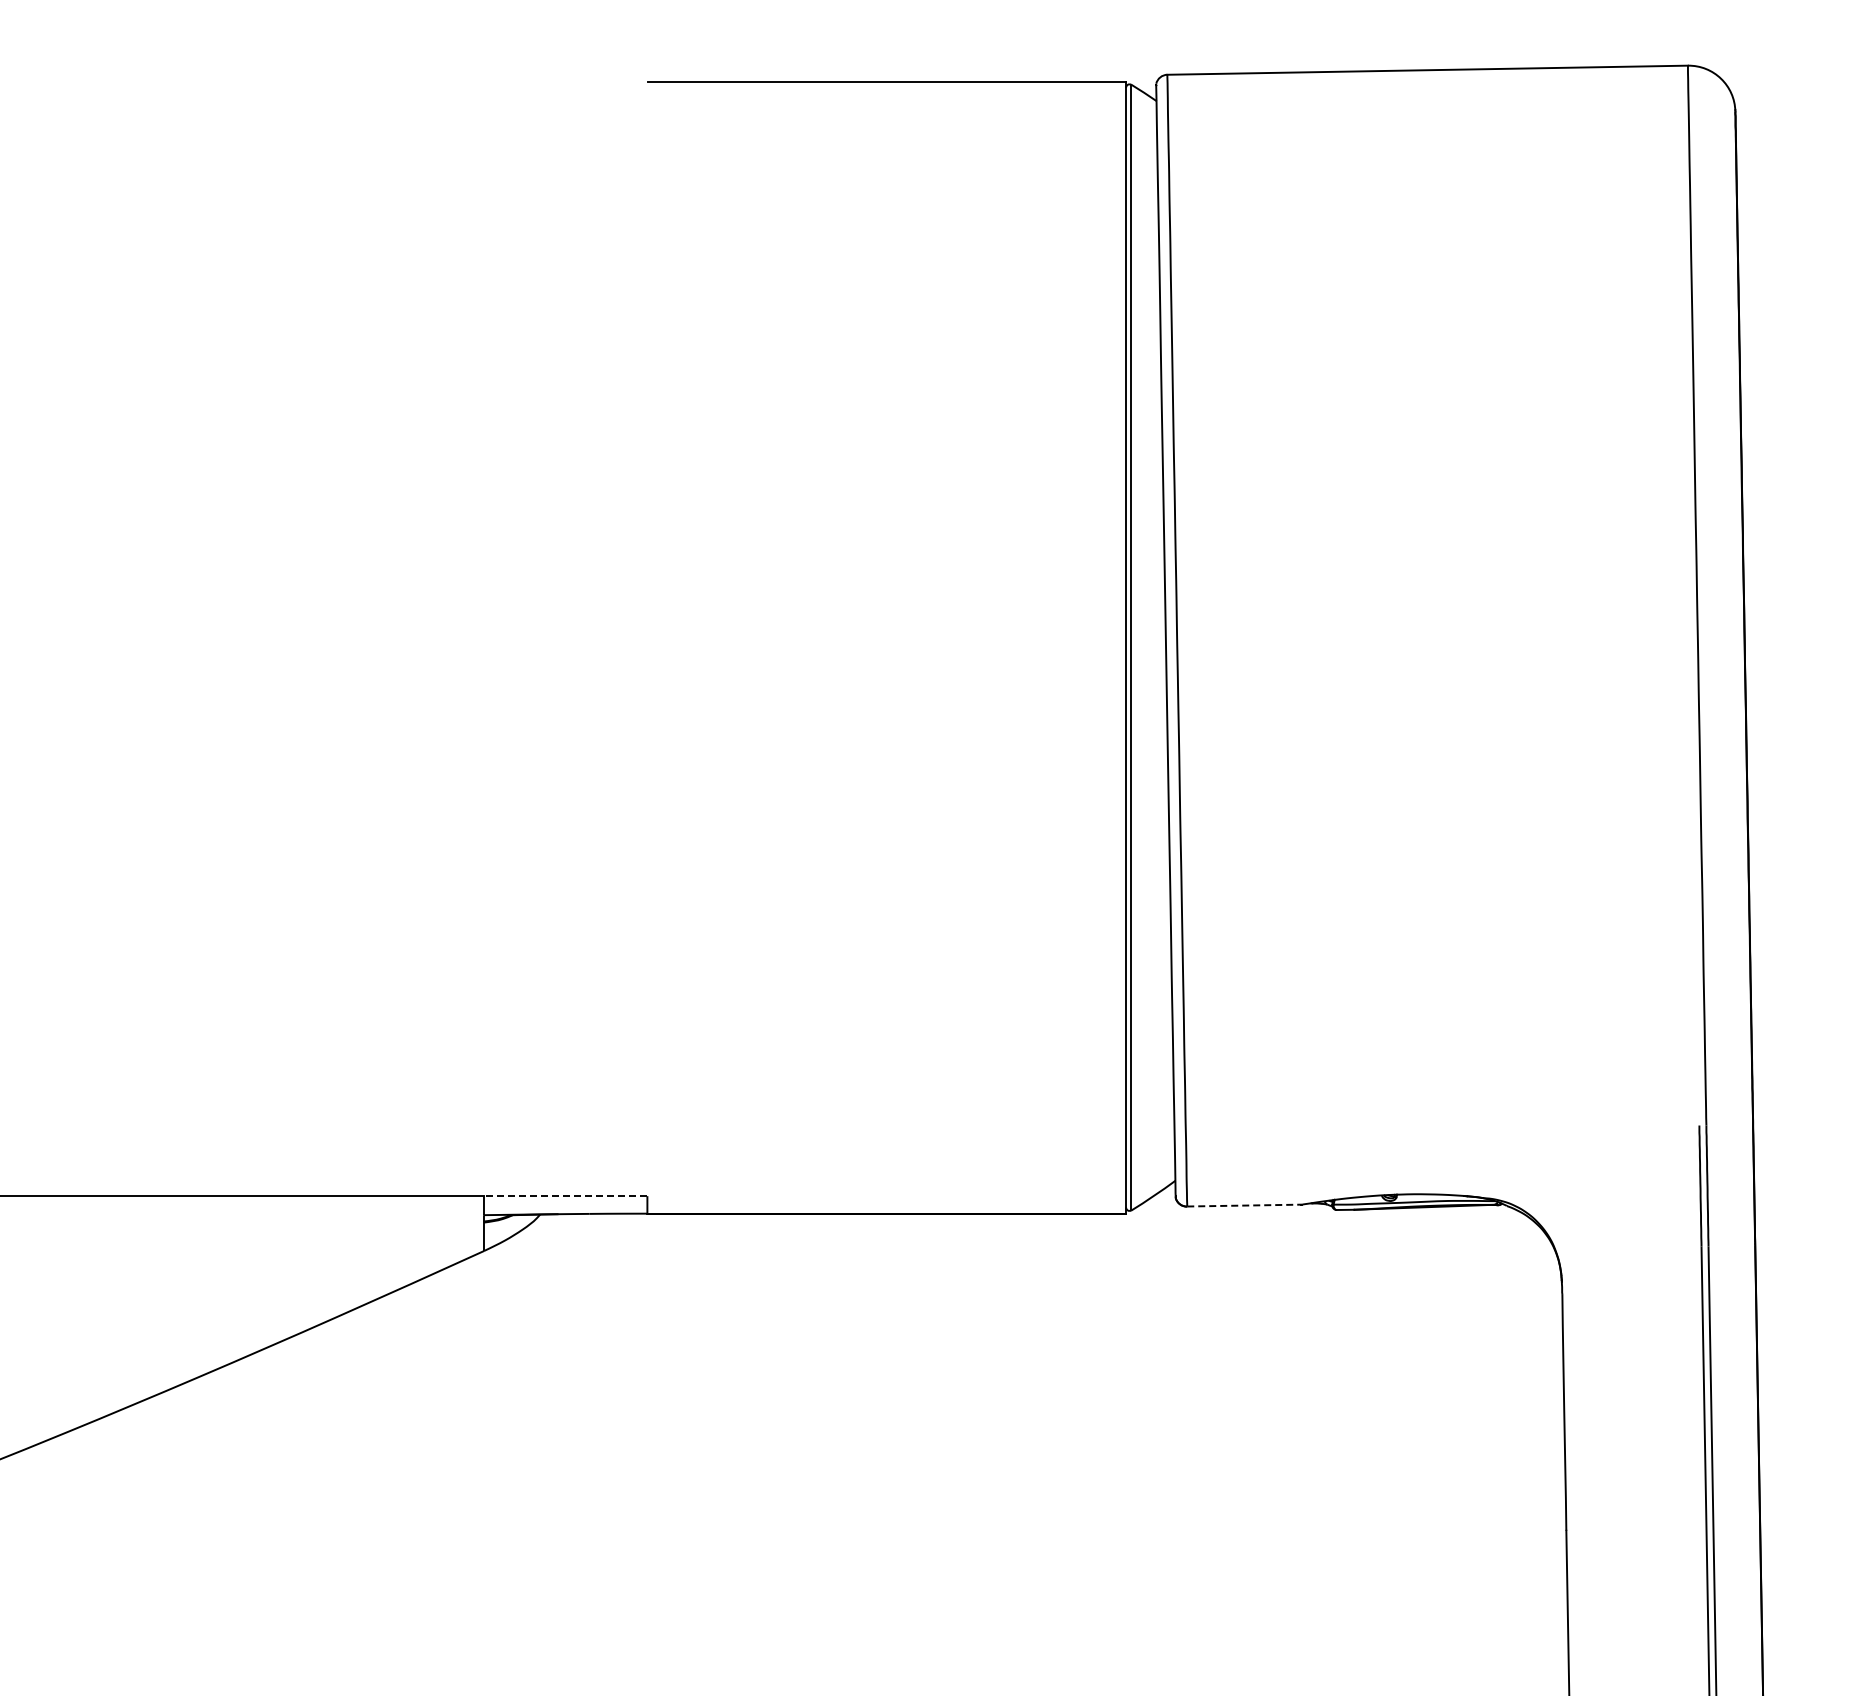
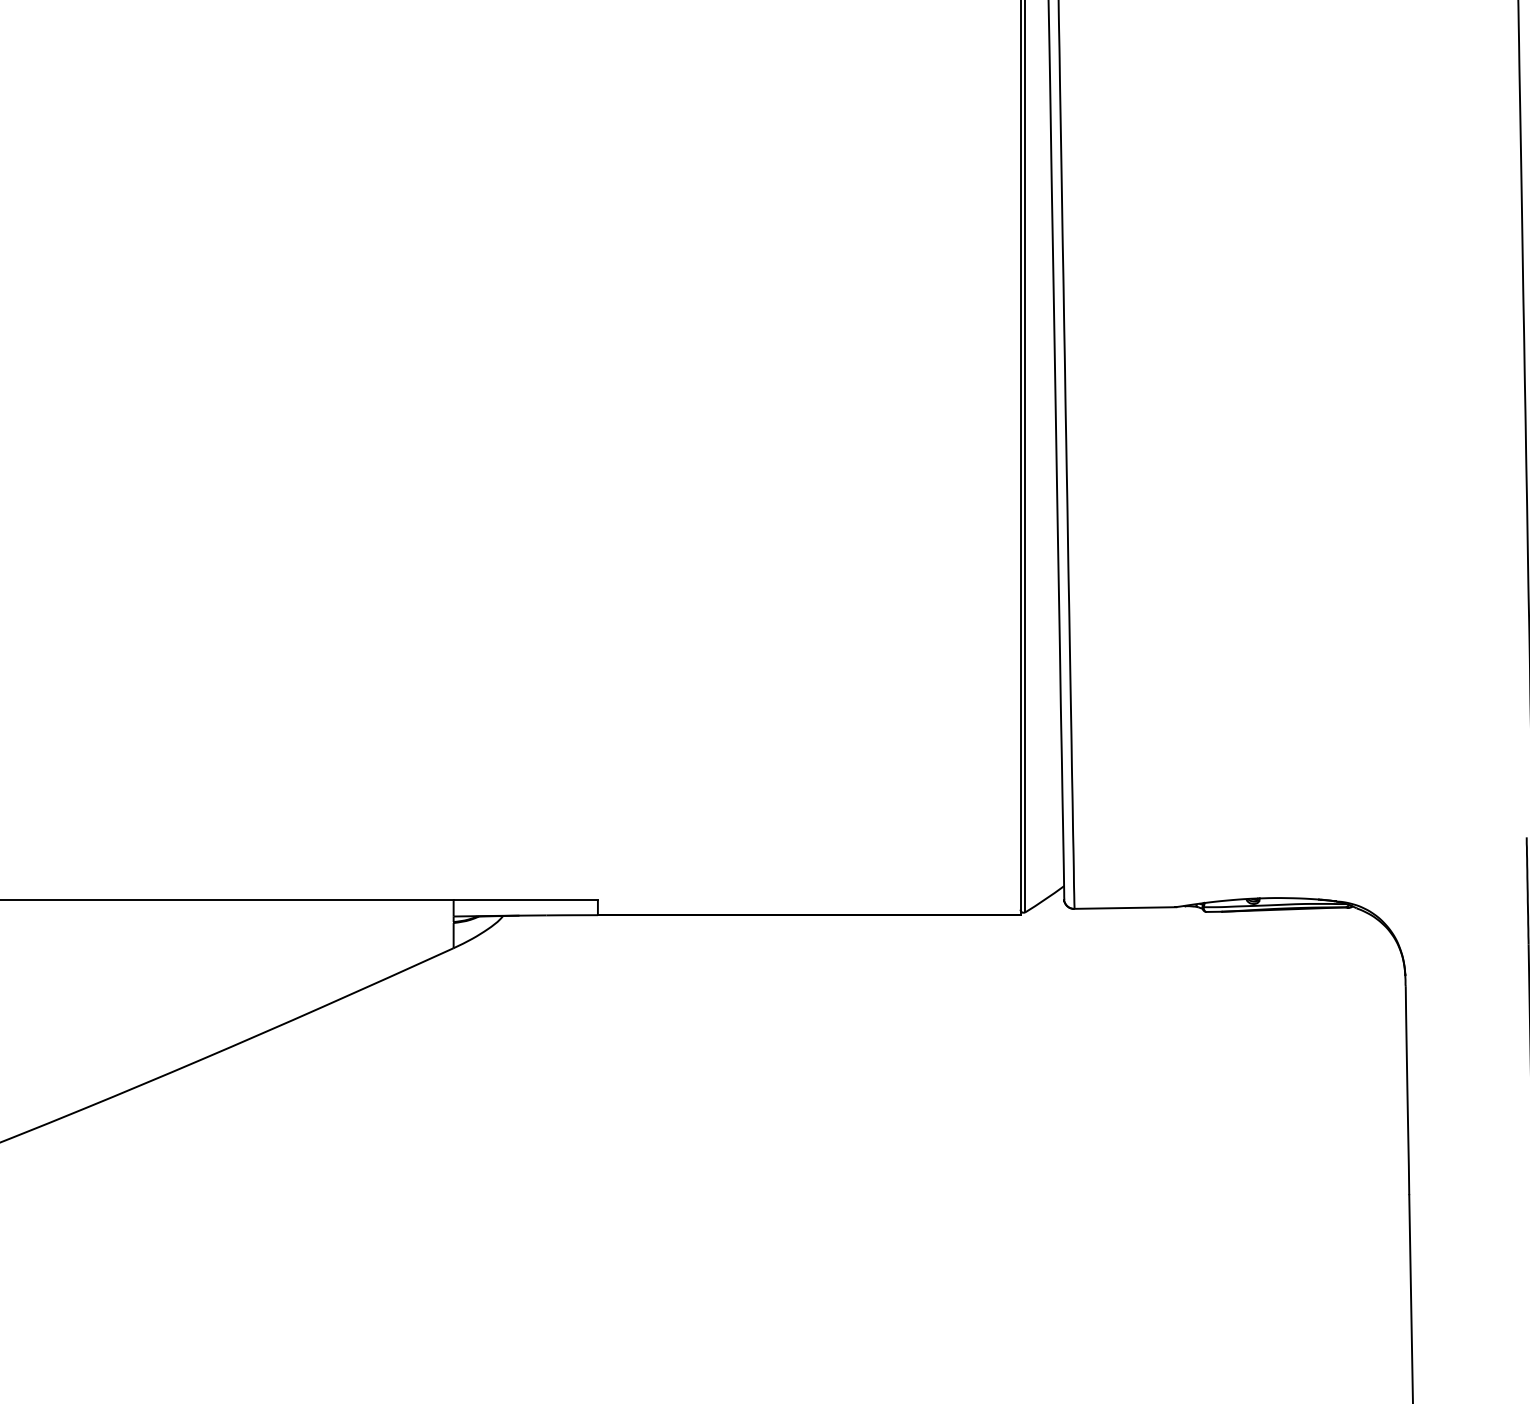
line: (565, 1196) -> (525, 900), dashed -> solid
line: (1244, 1205) -> (1125, 907), dashed -> solid

